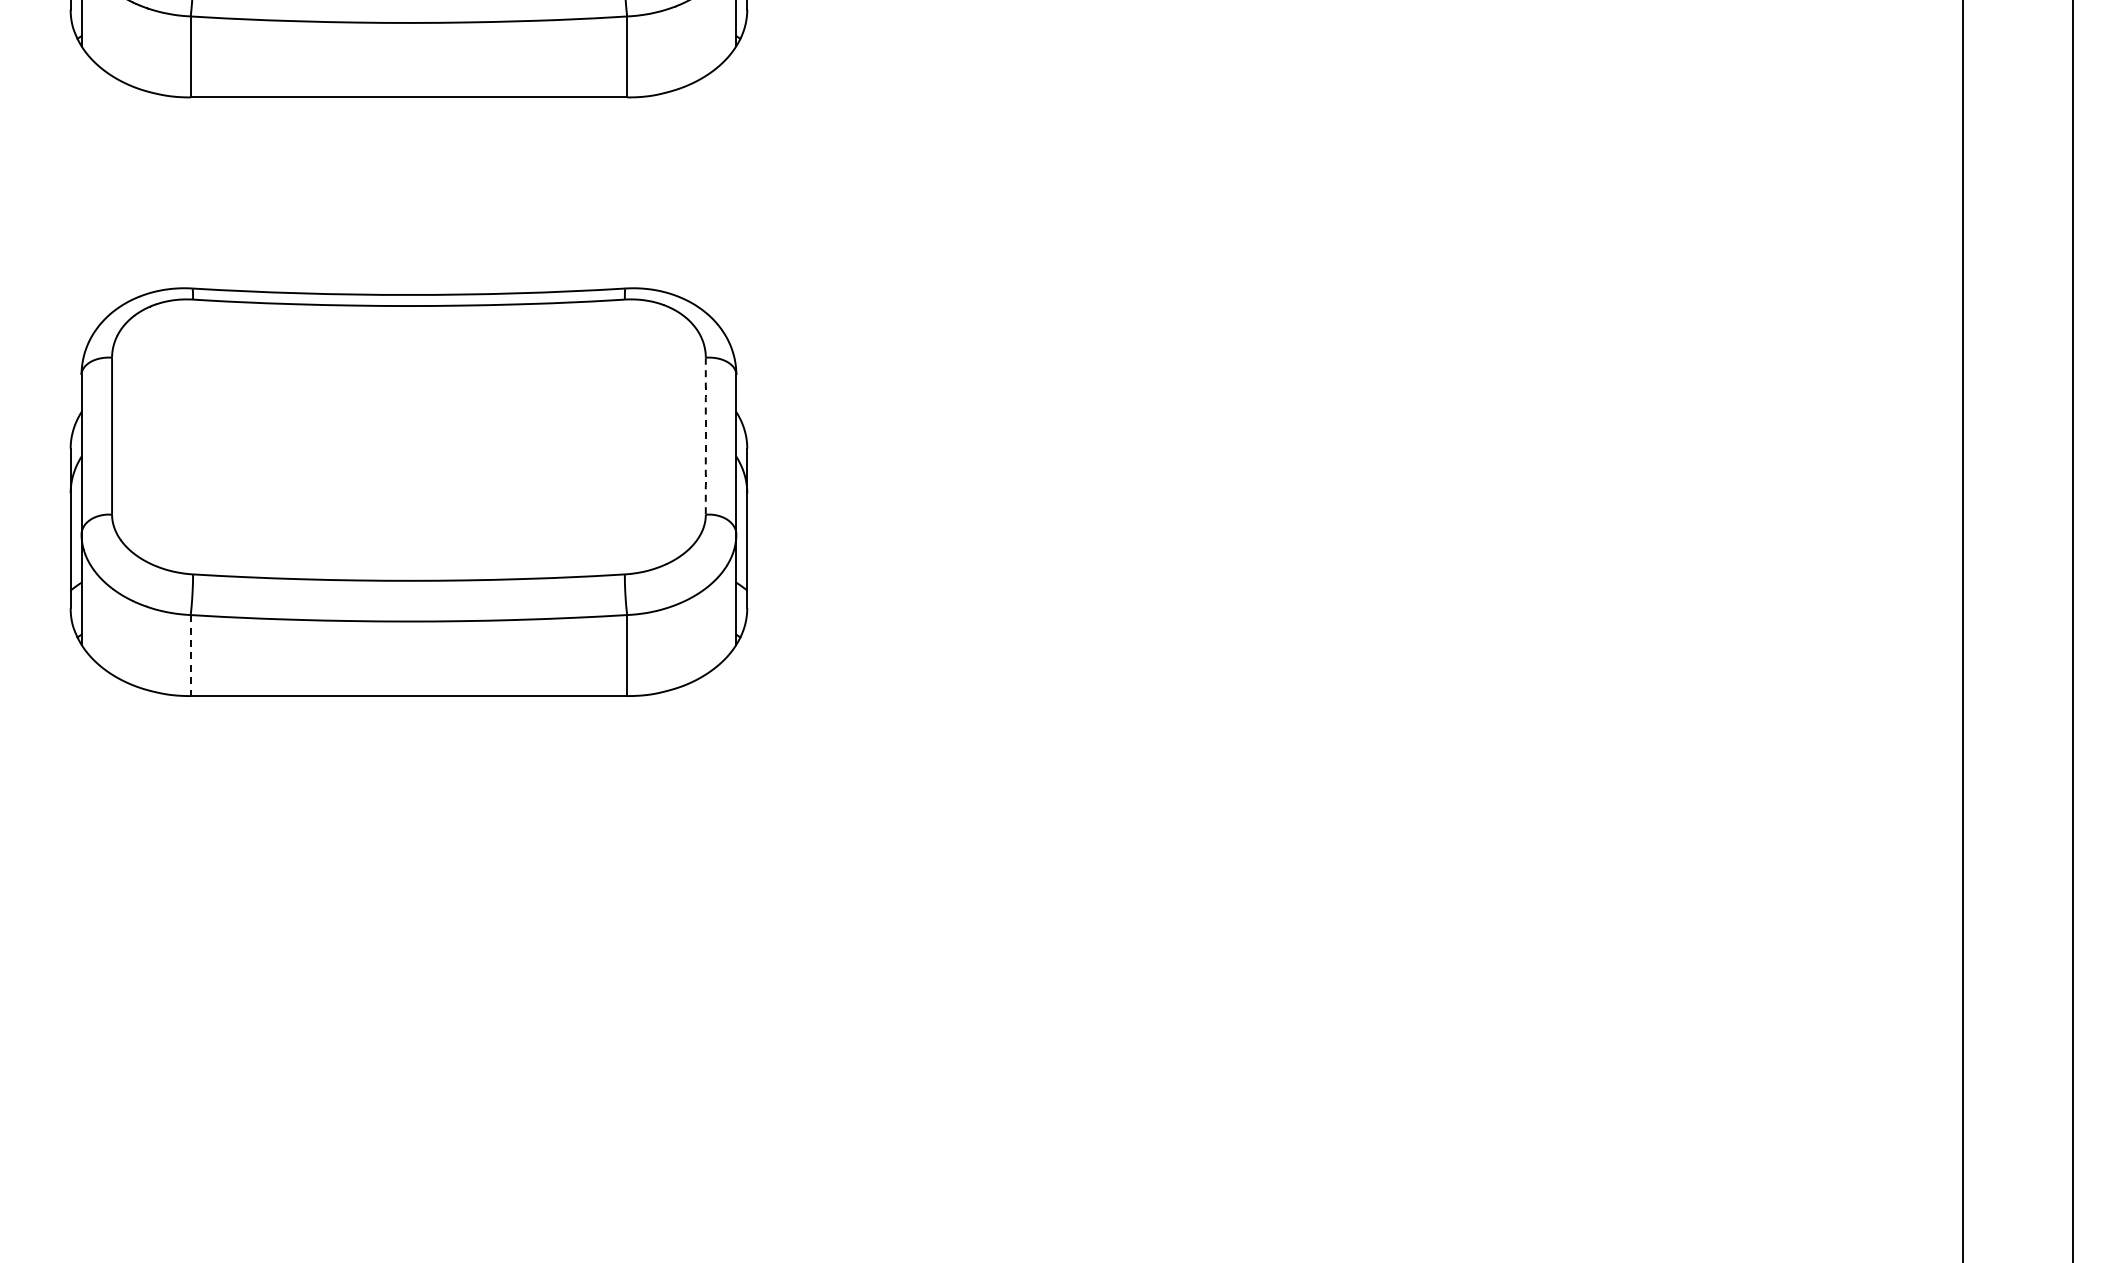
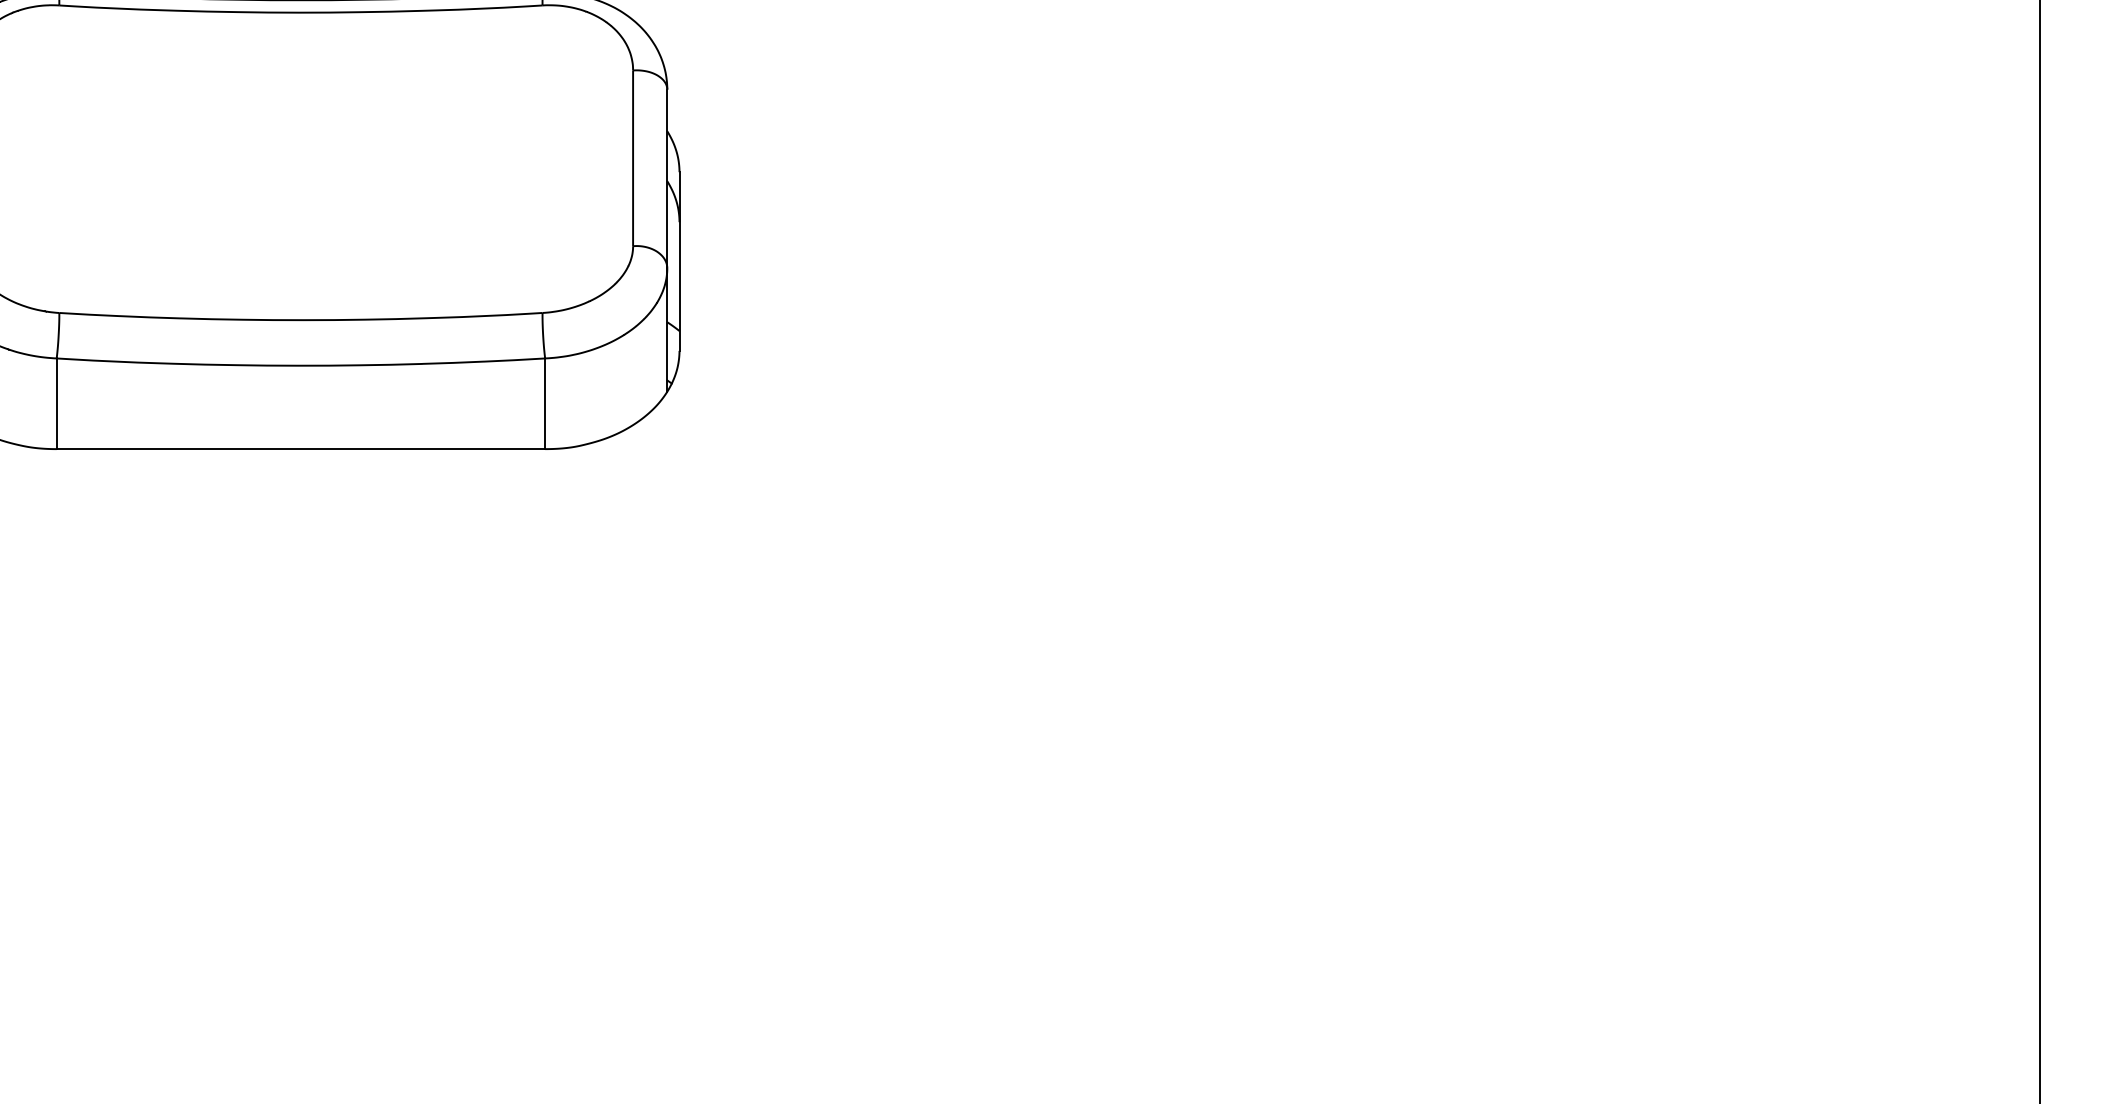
line: (705, 436) -> (632, 158), dashed -> solid
line: (190, 655) -> (56, 403), dashed -> solid

